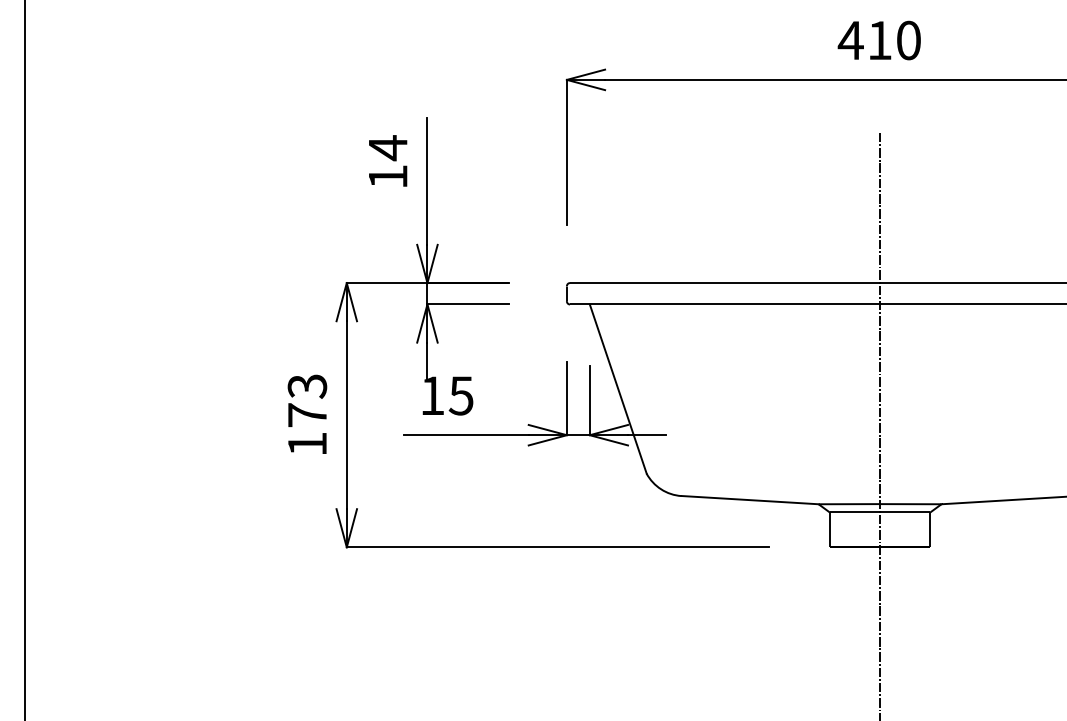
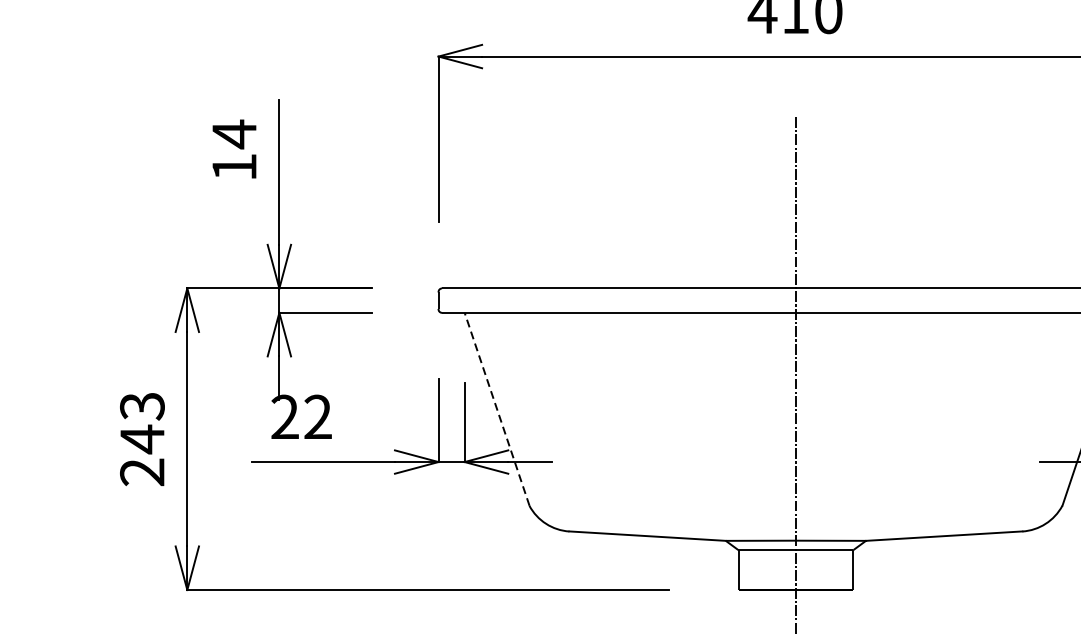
line: (618, 388) -> (497, 408), solid -> dashed
text: (446, 395) -> (301, 416), 15 -> 22
text: (306, 429) -> (141, 455), 173 -> 243

